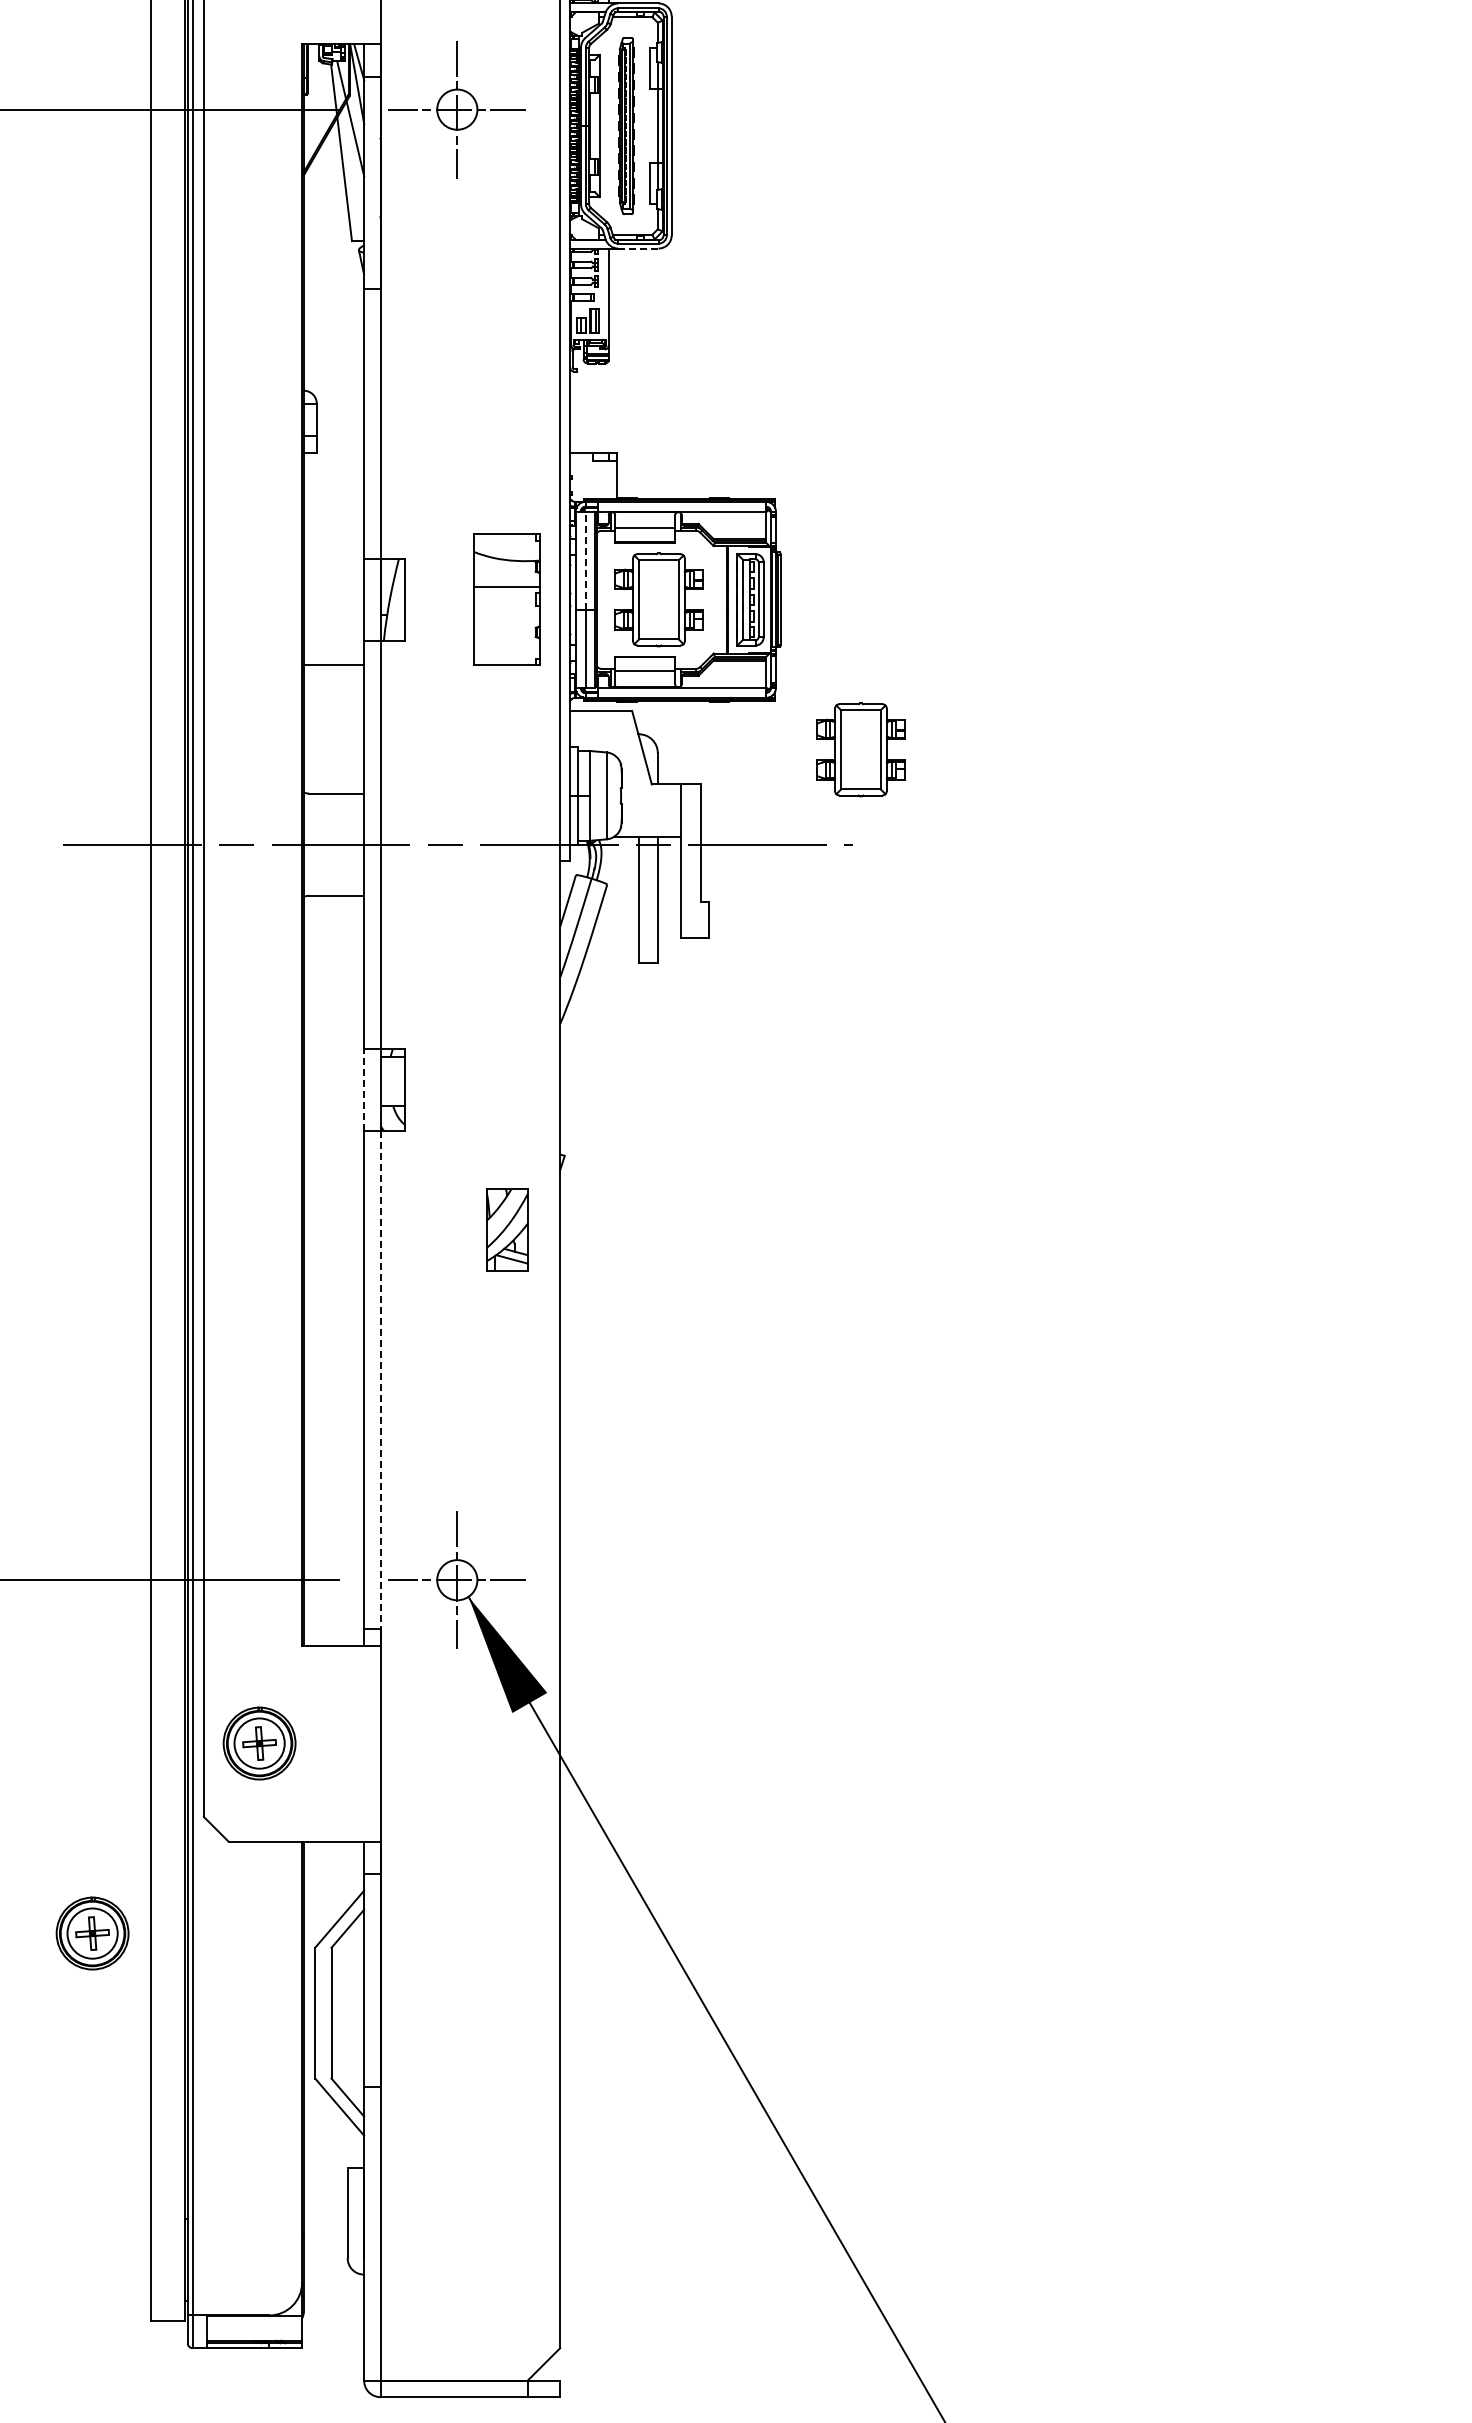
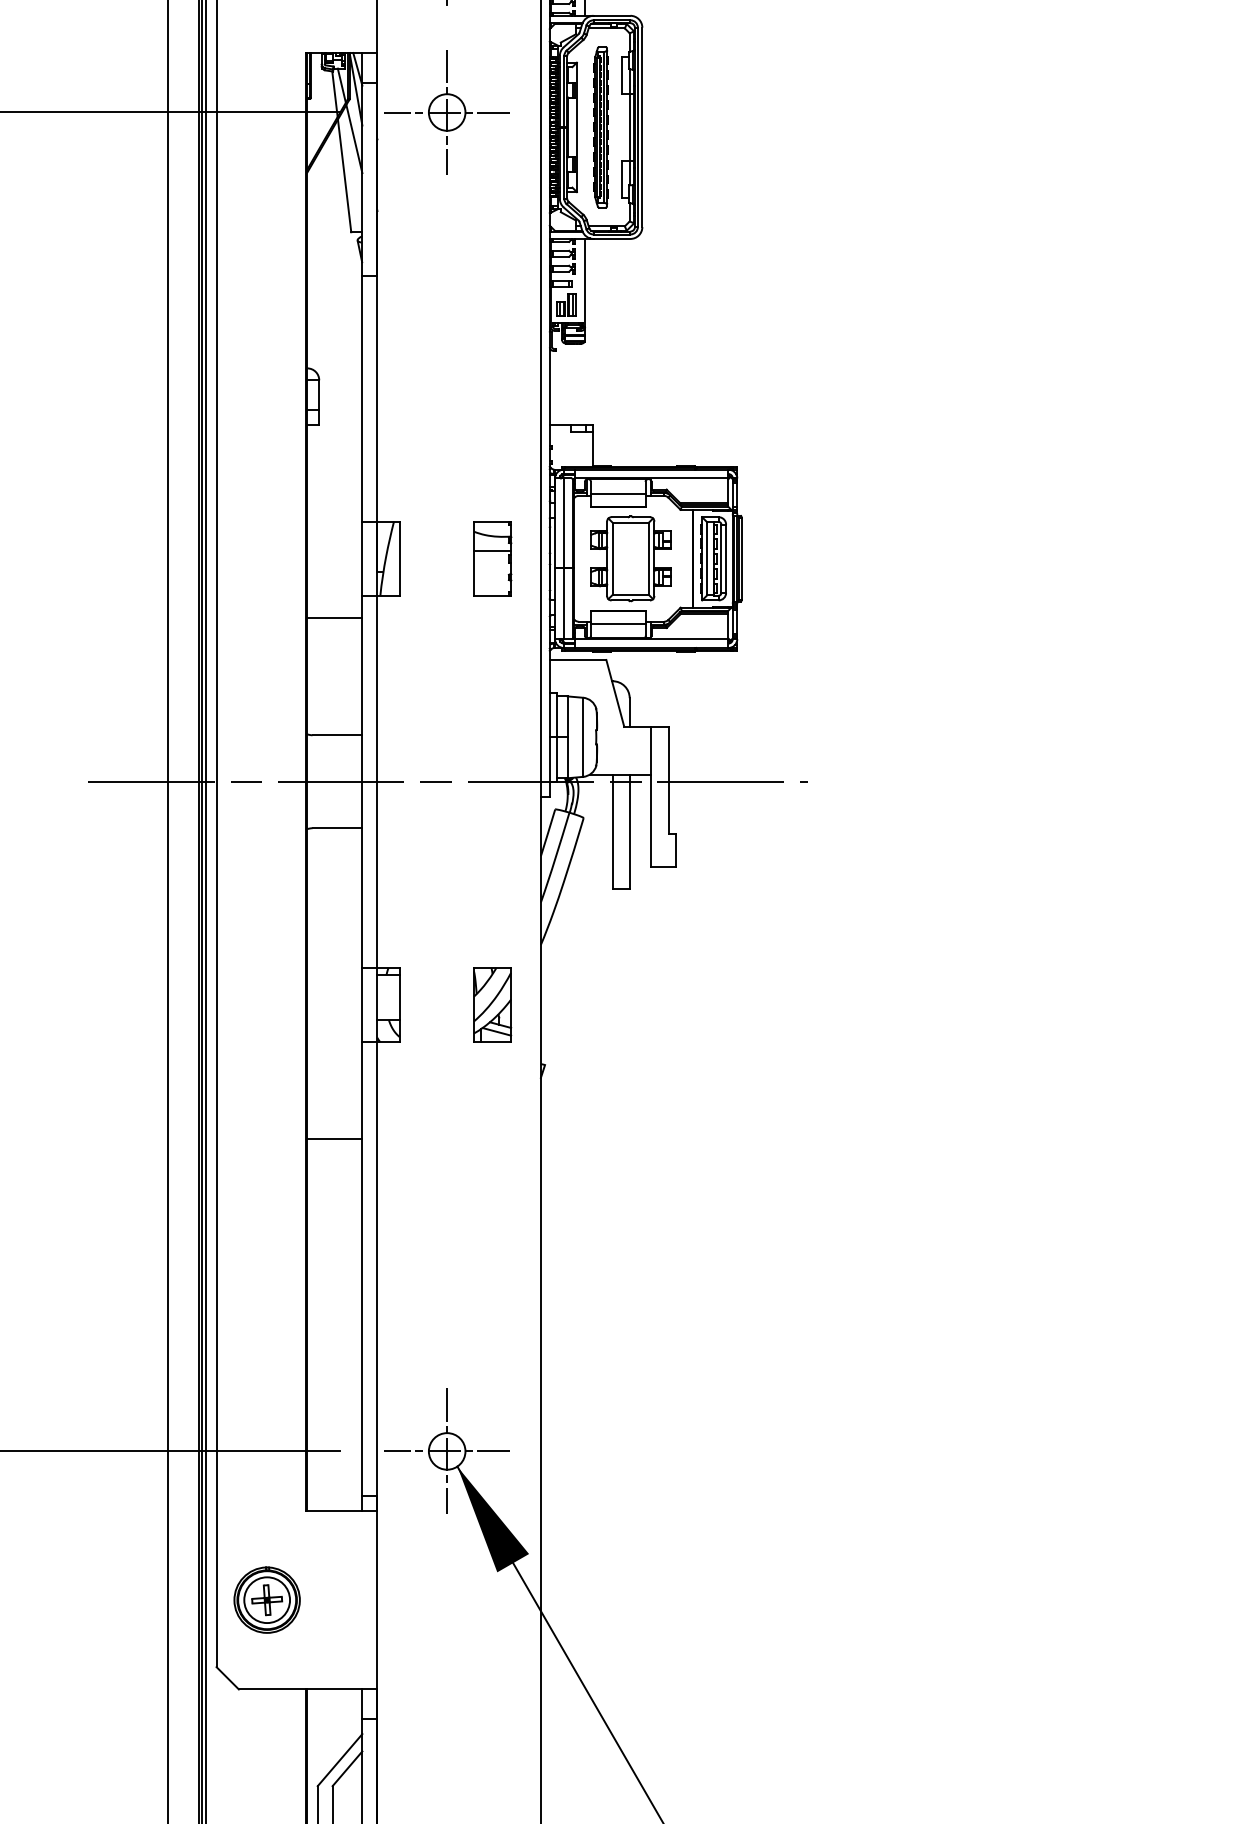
line: (638, 248) -> (612, 238), dashed -> solid
line: (585, 560) -> (563, 522), dashed -> solid
part: (507, 599) -> (492, 558), size x0.62
part: (860, 749) -> (814, 695), removed
line: (364, 1090) -> (362, 1005), dashed -> solid
part: (507, 1229) -> (492, 1004), moved
line: (333, 1237) -> (334, 1139), added
line: (380, 1380) -> (377, 1269), dashed -> solid
part: (92, 1933) -> (115, 1773), removed

